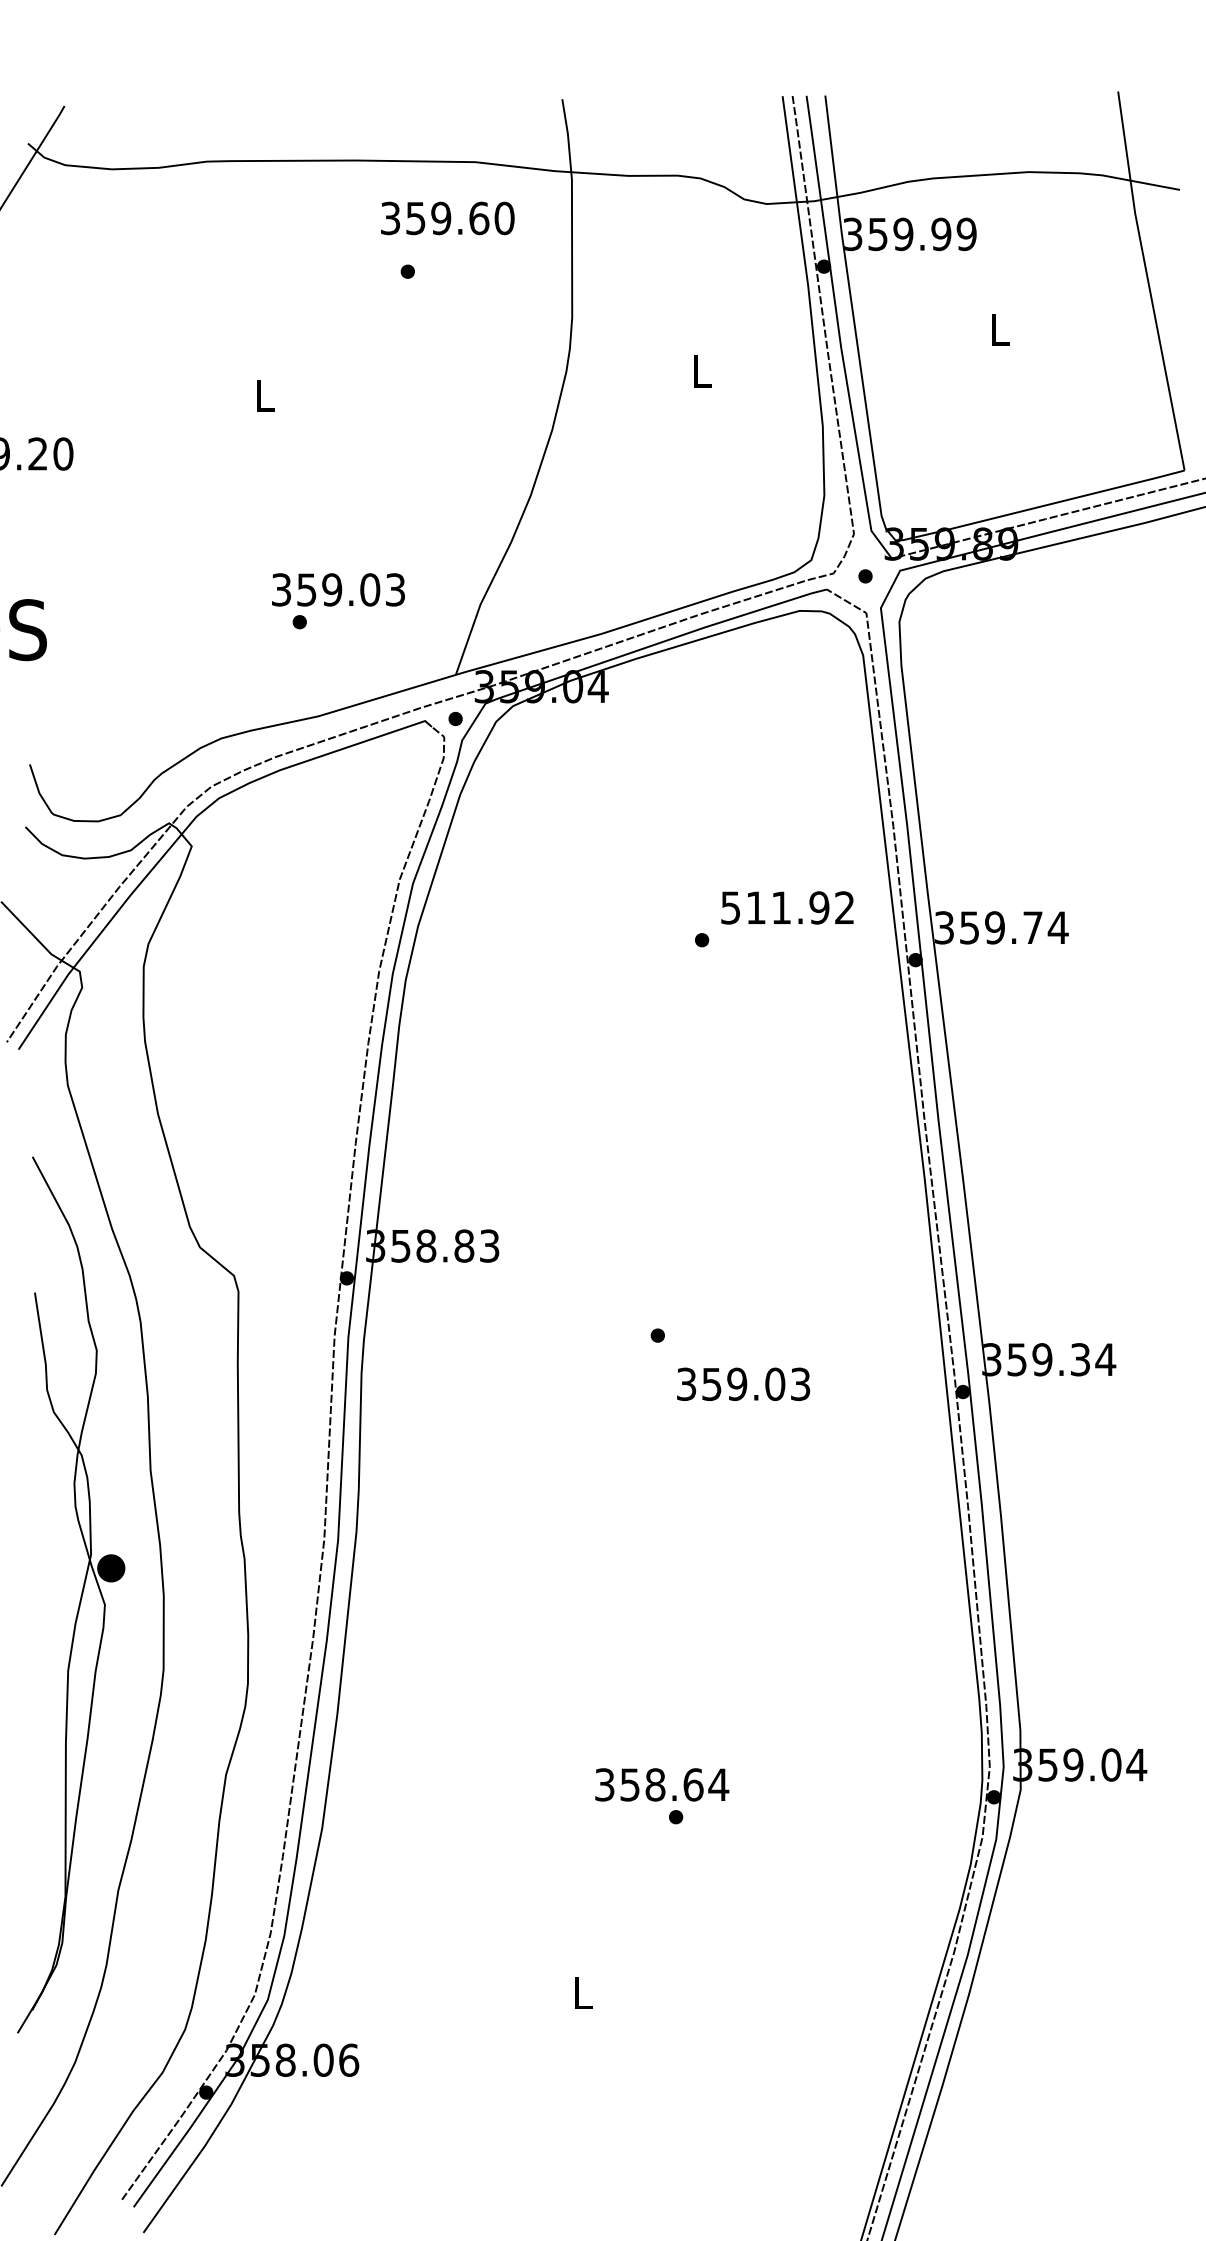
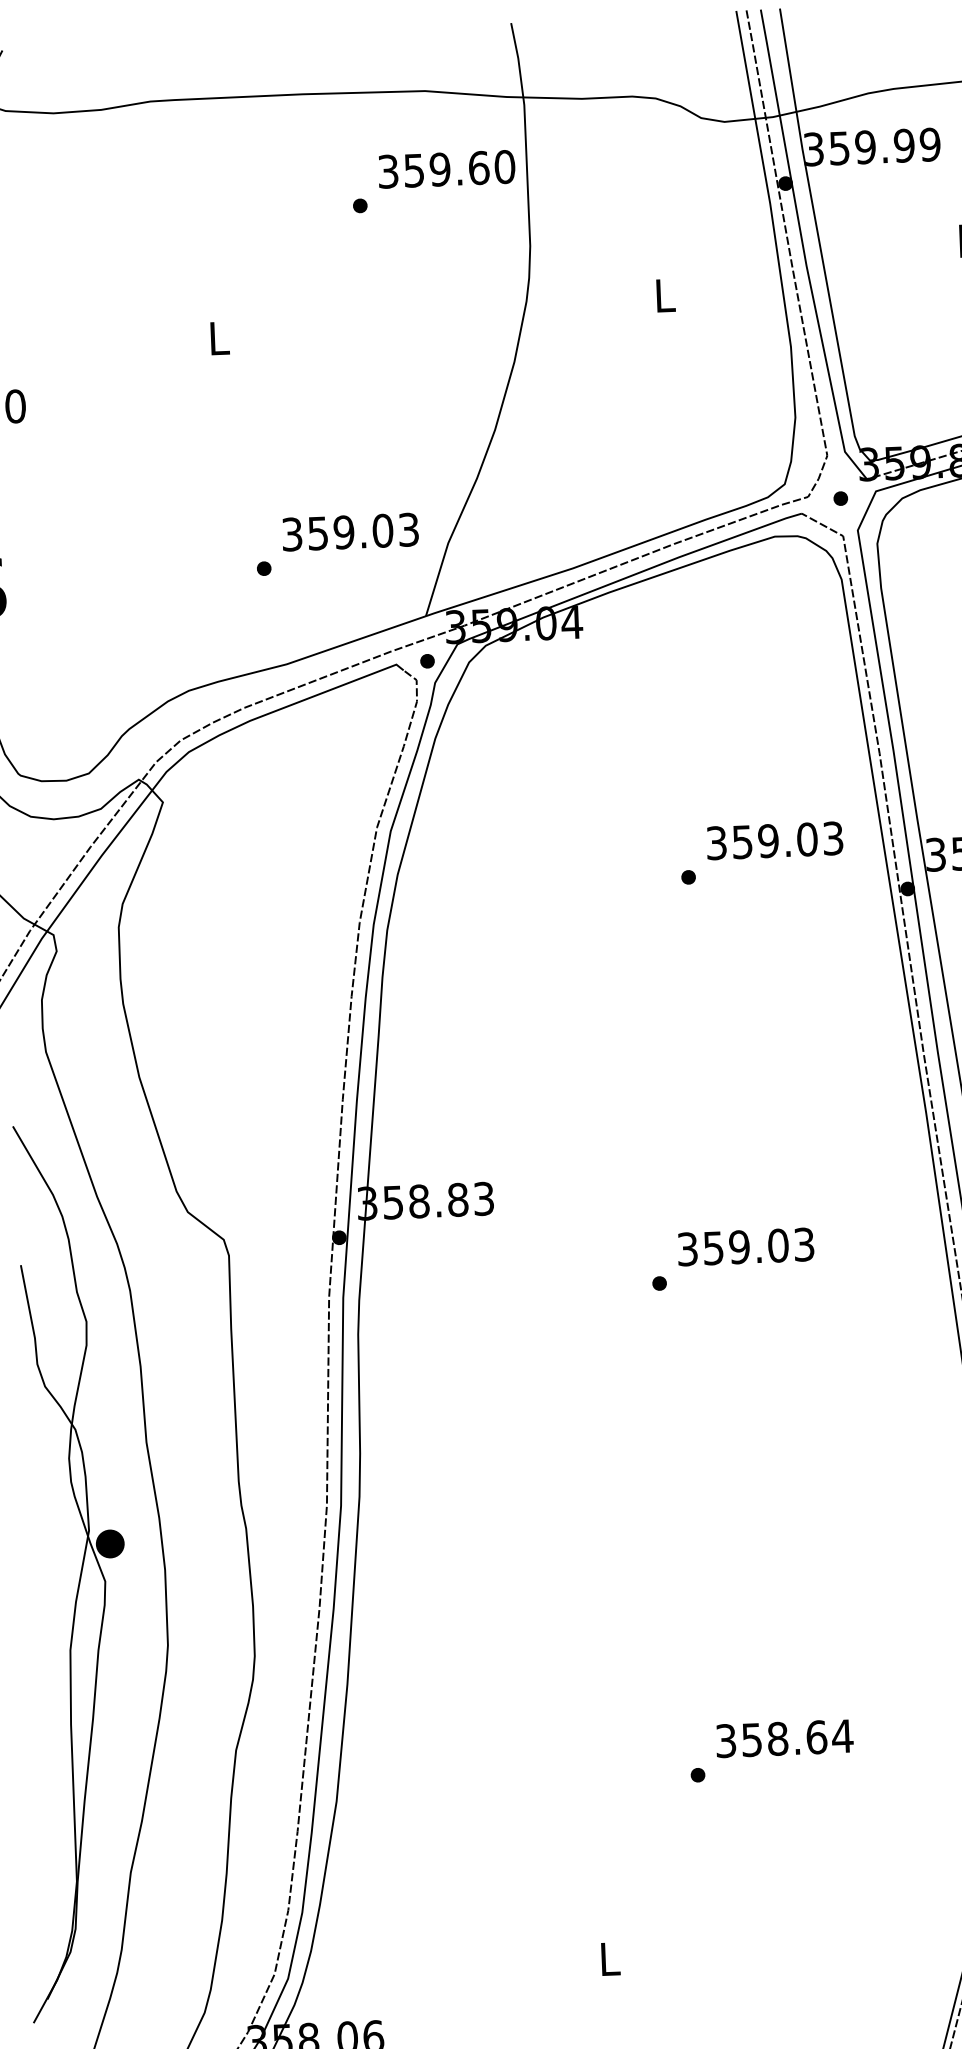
text: (447, 218) -> (446, 169), moved
text: (338, 589) -> (350, 531), moved
text: (787, 907) -> (774, 840), 511.92 -> 359.03
text: (743, 1383) -> (745, 1246), moved
text: (662, 1784) -> (785, 1738), moved

